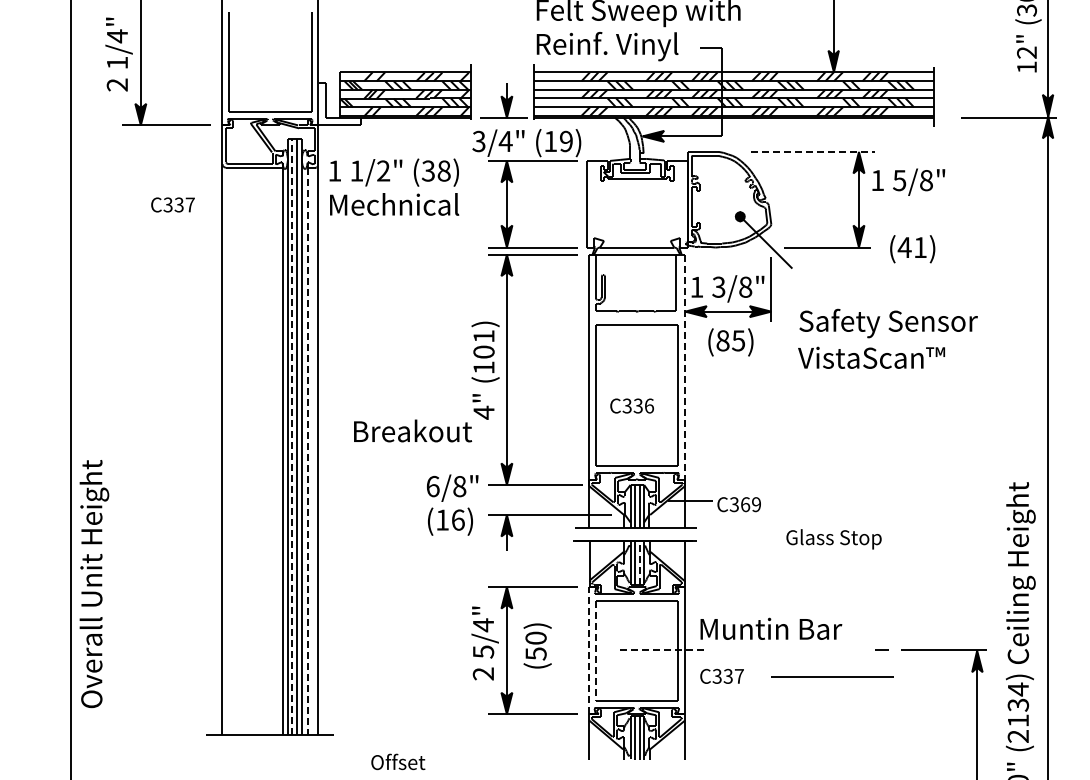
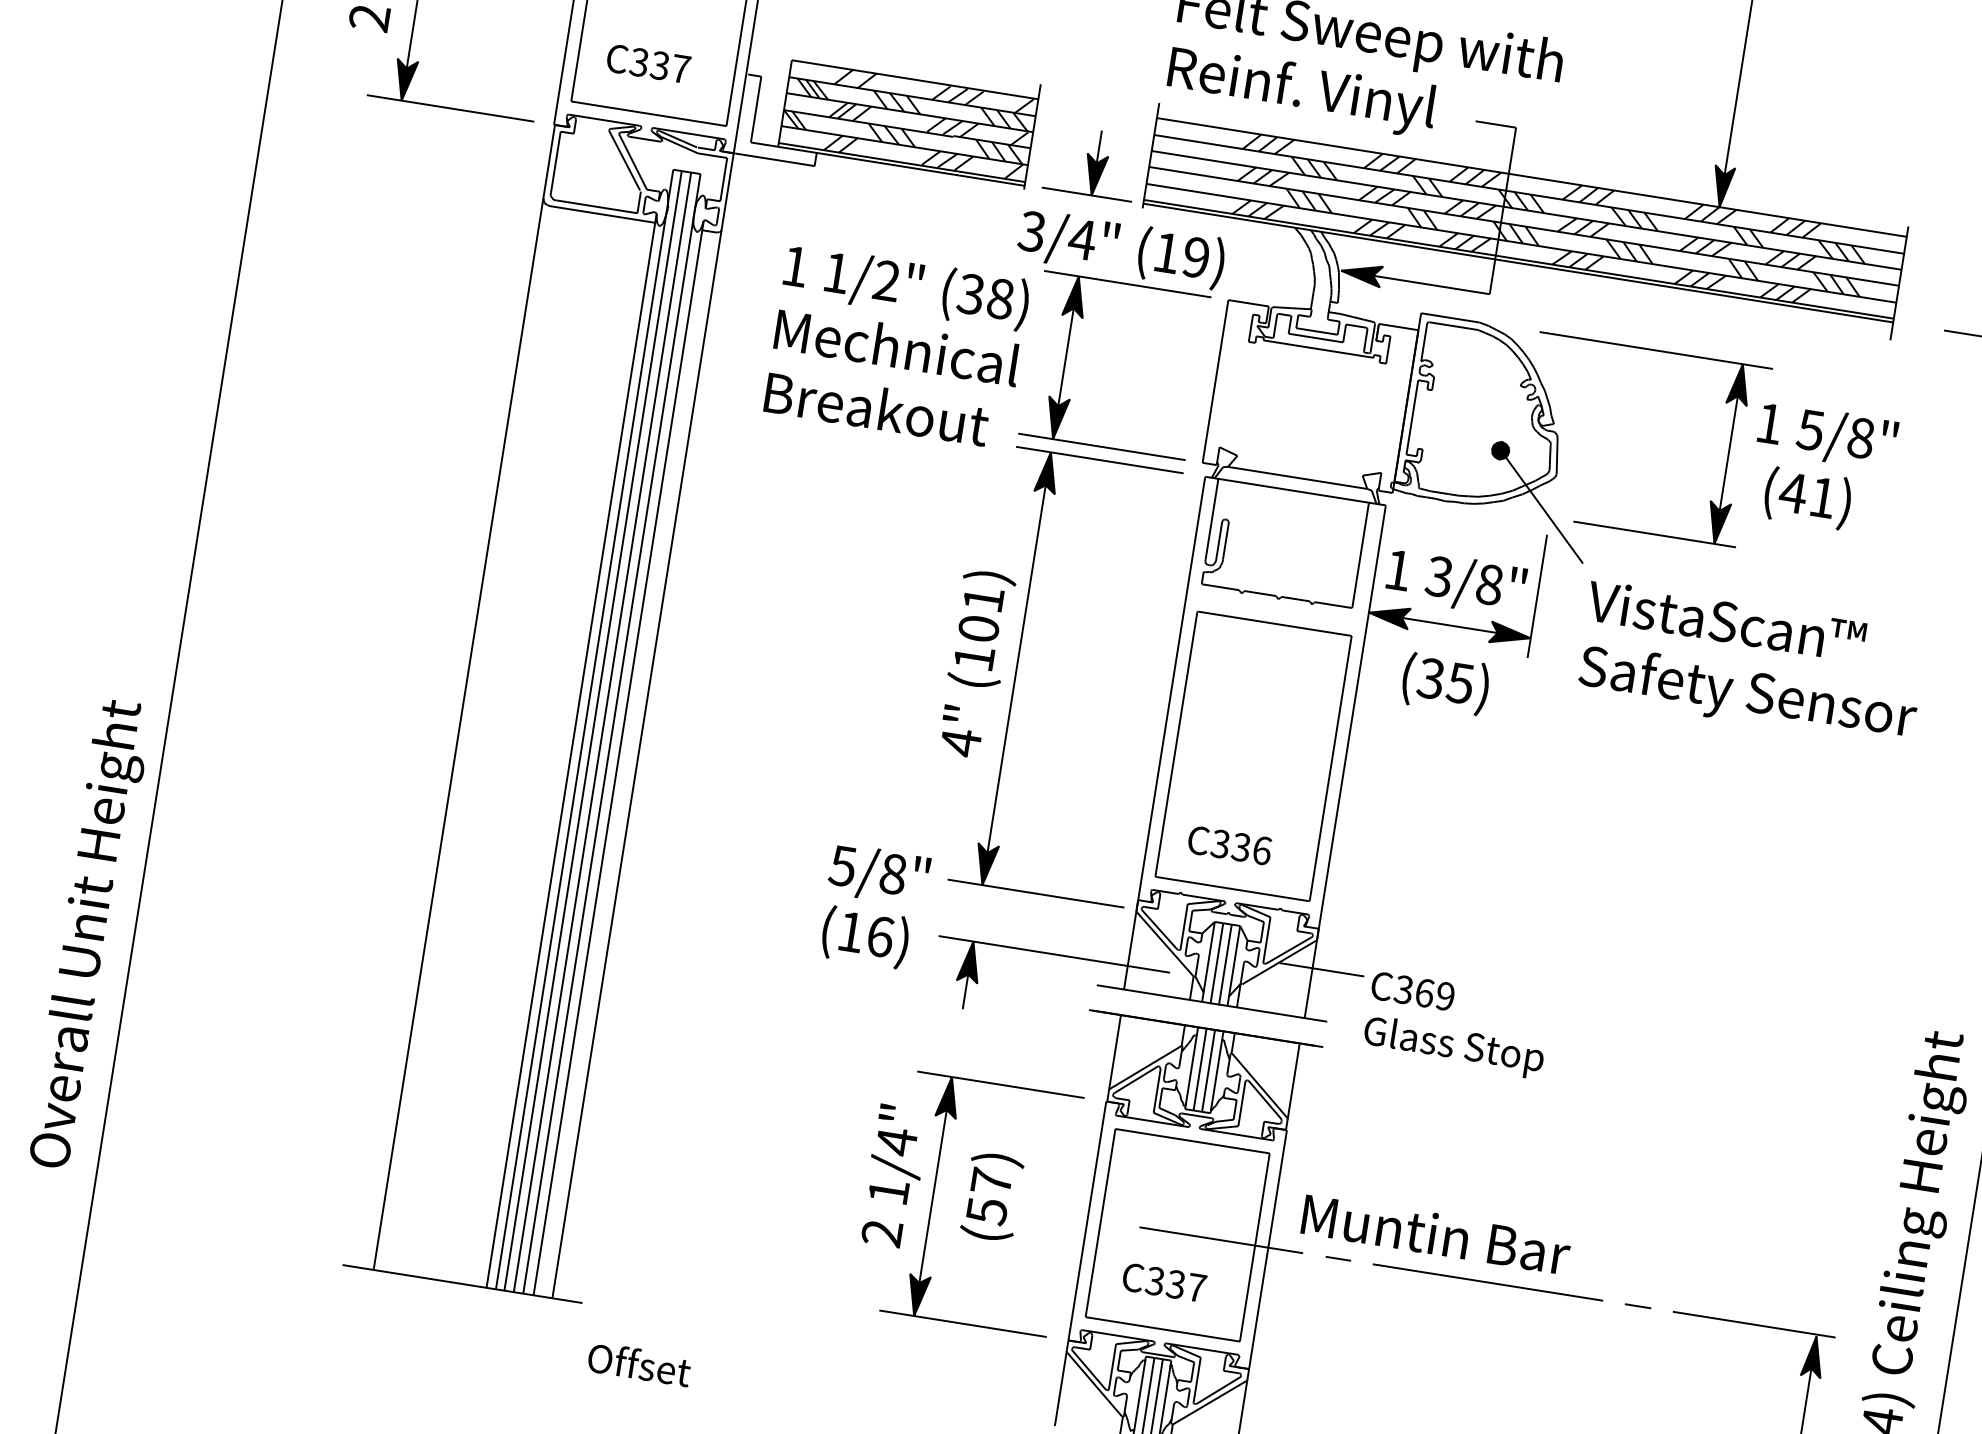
line: (813, 151) -> (1657, 349), dashed -> solid
text: (394, 186) -> (902, 313), moved
text: (172, 204) -> (647, 62), moved
text: (912, 249) -> (1807, 498), moved
text: (722, 340) -> (1430, 677), (85) -> (35)
text: (871, 357) -> (1726, 620), moved
line: (685, 368) -> (1352, 719), dashed -> solid
text: (631, 405) -> (1228, 844), moved
text: (413, 430) -> (878, 407), moved
line: (292, 436) -> (593, 730), dashed -> solid
line: (307, 451) -> (617, 762), dashed -> solid
text: (432, 486) -> (842, 865), 6/8" -> 5/8"
text: (833, 539) -> (1452, 1047), moved
line: (639, 563) -> (1208, 1072), dashed -> solid
text: (94, 584) -> (89, 935), moved
text: (535, 637) -> (990, 1180), (50) -> (57)
line: (660, 649) -> (1221, 1239), dashed -> solid
line: (722, 649) -> (1338, 1258), added
line: (589, 650) -> (1088, 1220), dashed -> solid
text: (483, 651) -> (888, 1191), 5/4" -> 1/4"
line: (596, 651) -> (1101, 1224), dashed -> solid
text: (721, 676) -> (1163, 1282), moved
line: (832, 676) -> (1488, 1282), moved
text: (398, 761) -> (640, 1363), moved

